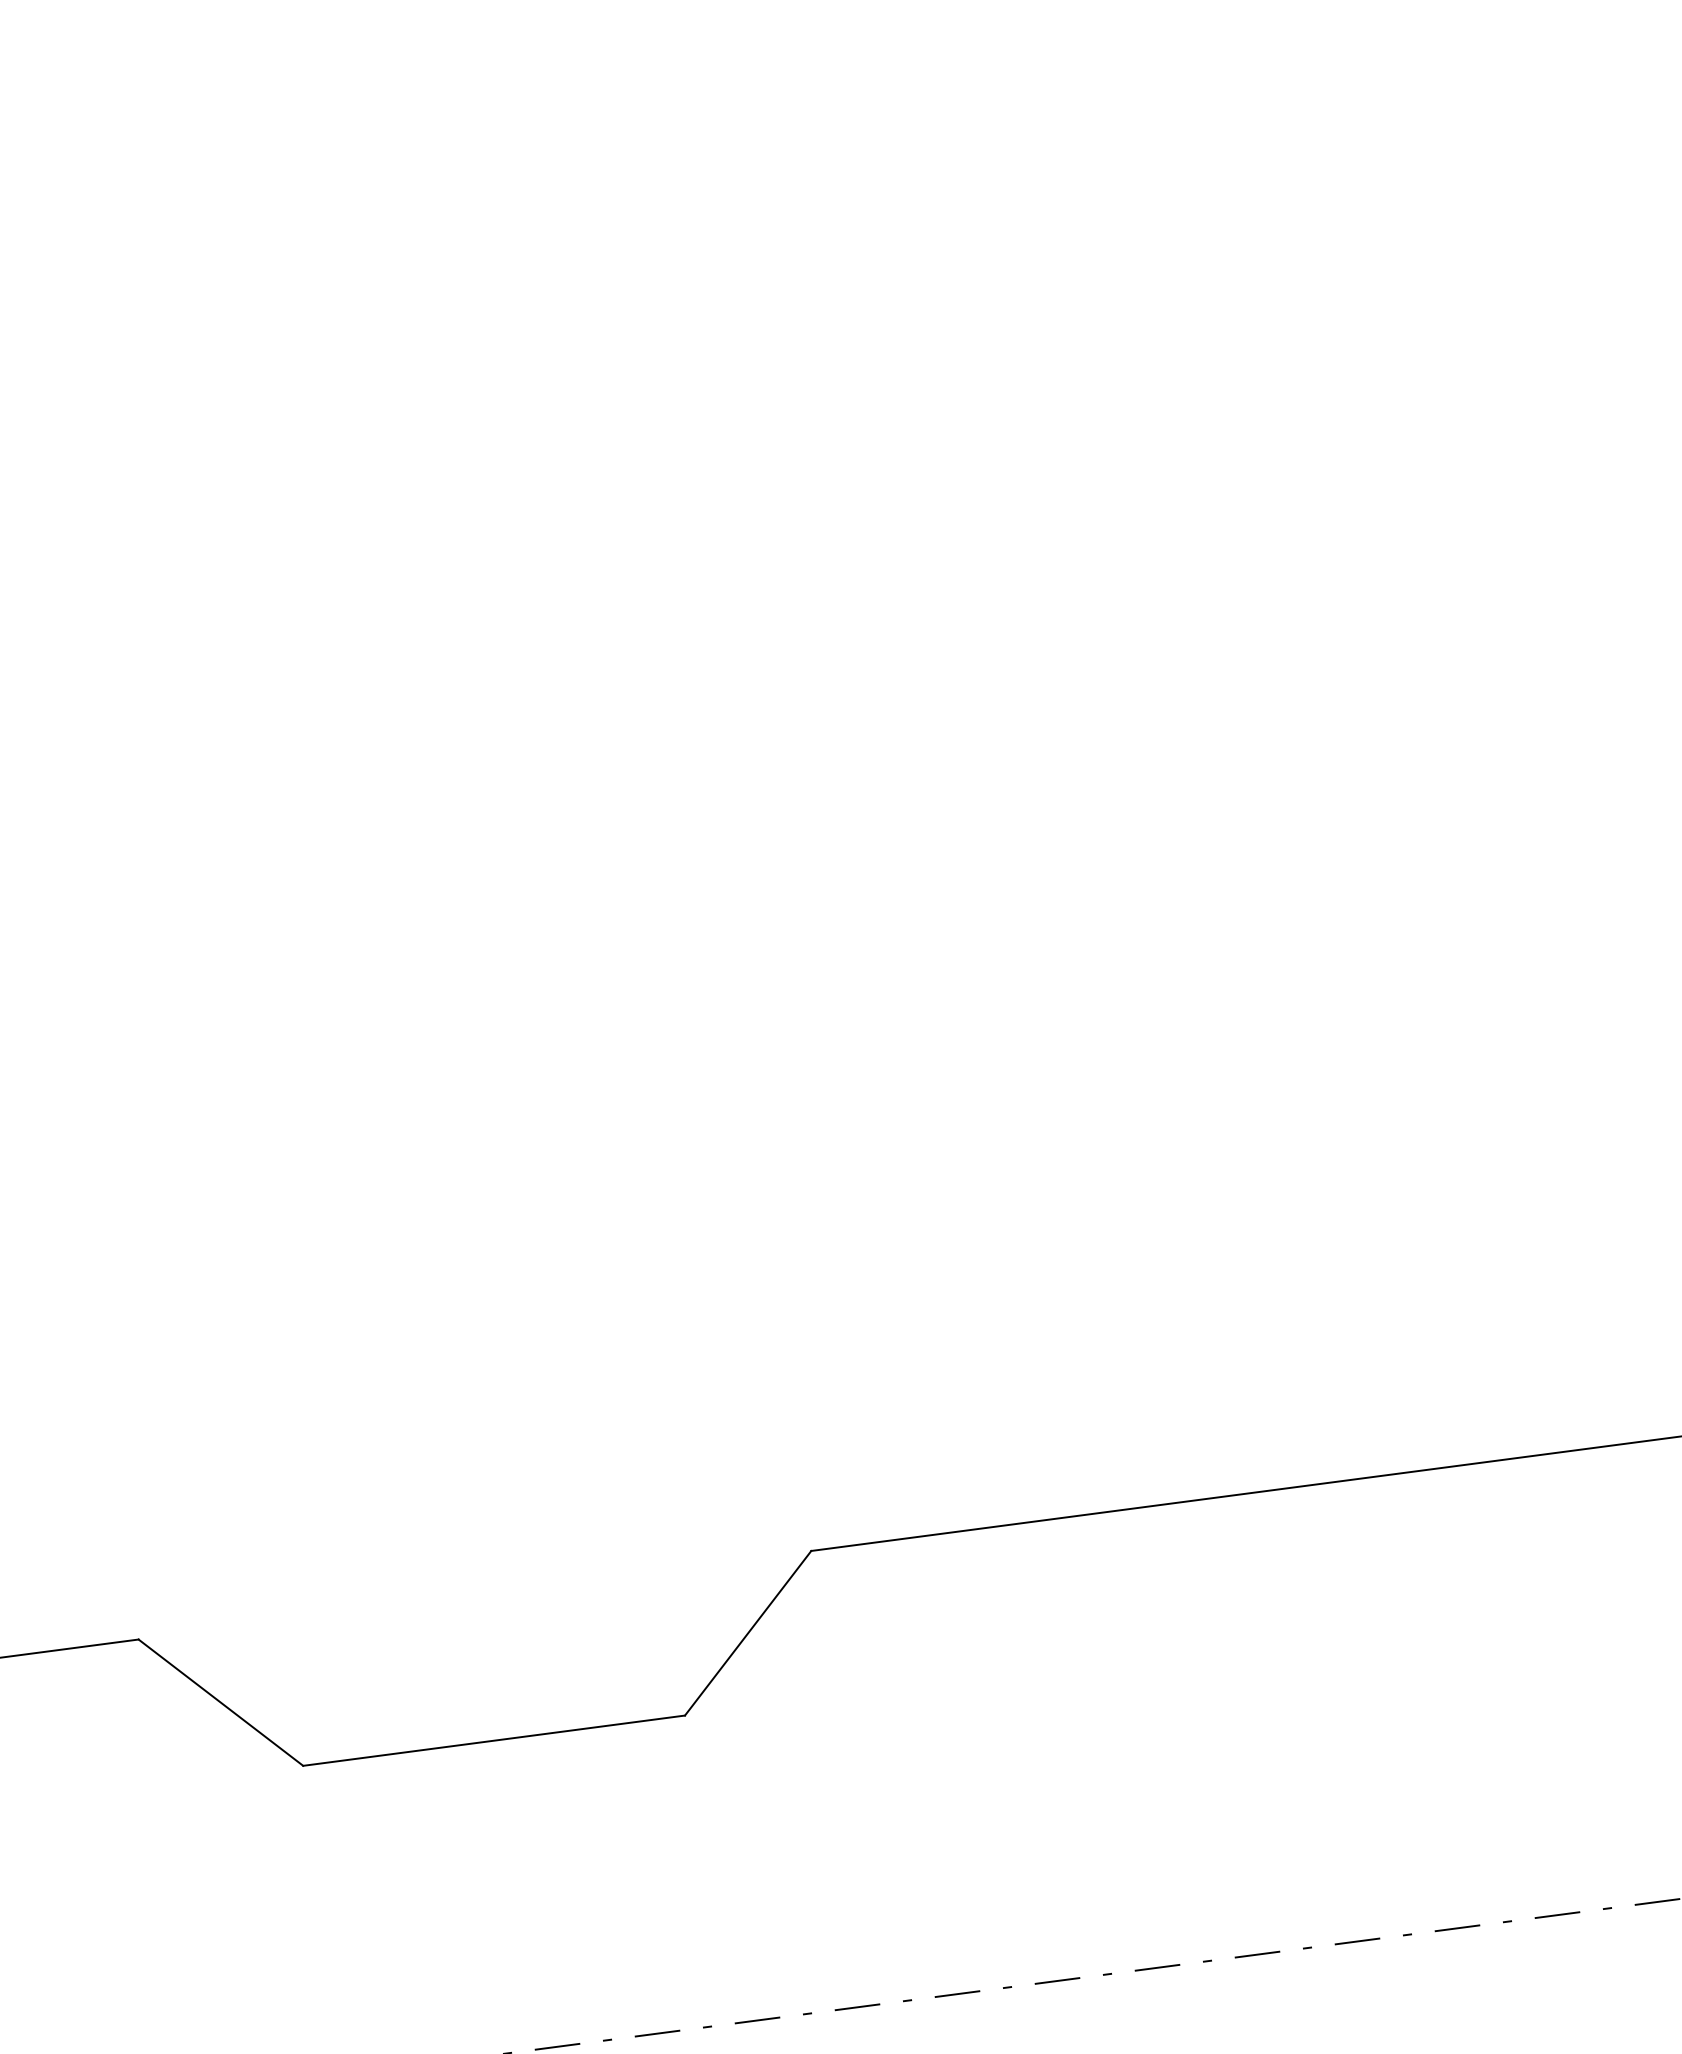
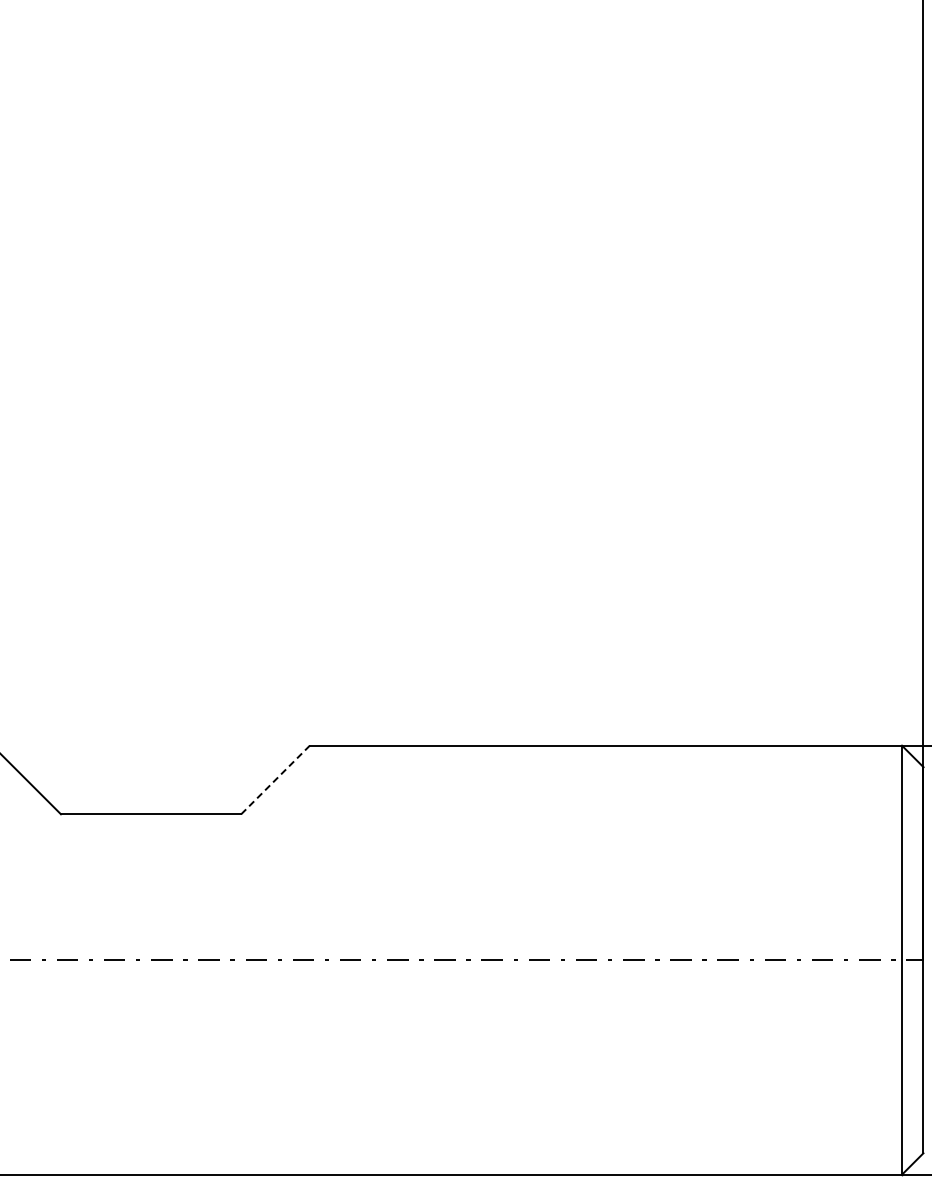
line: (747, 1632) -> (275, 779), solid -> dashed

